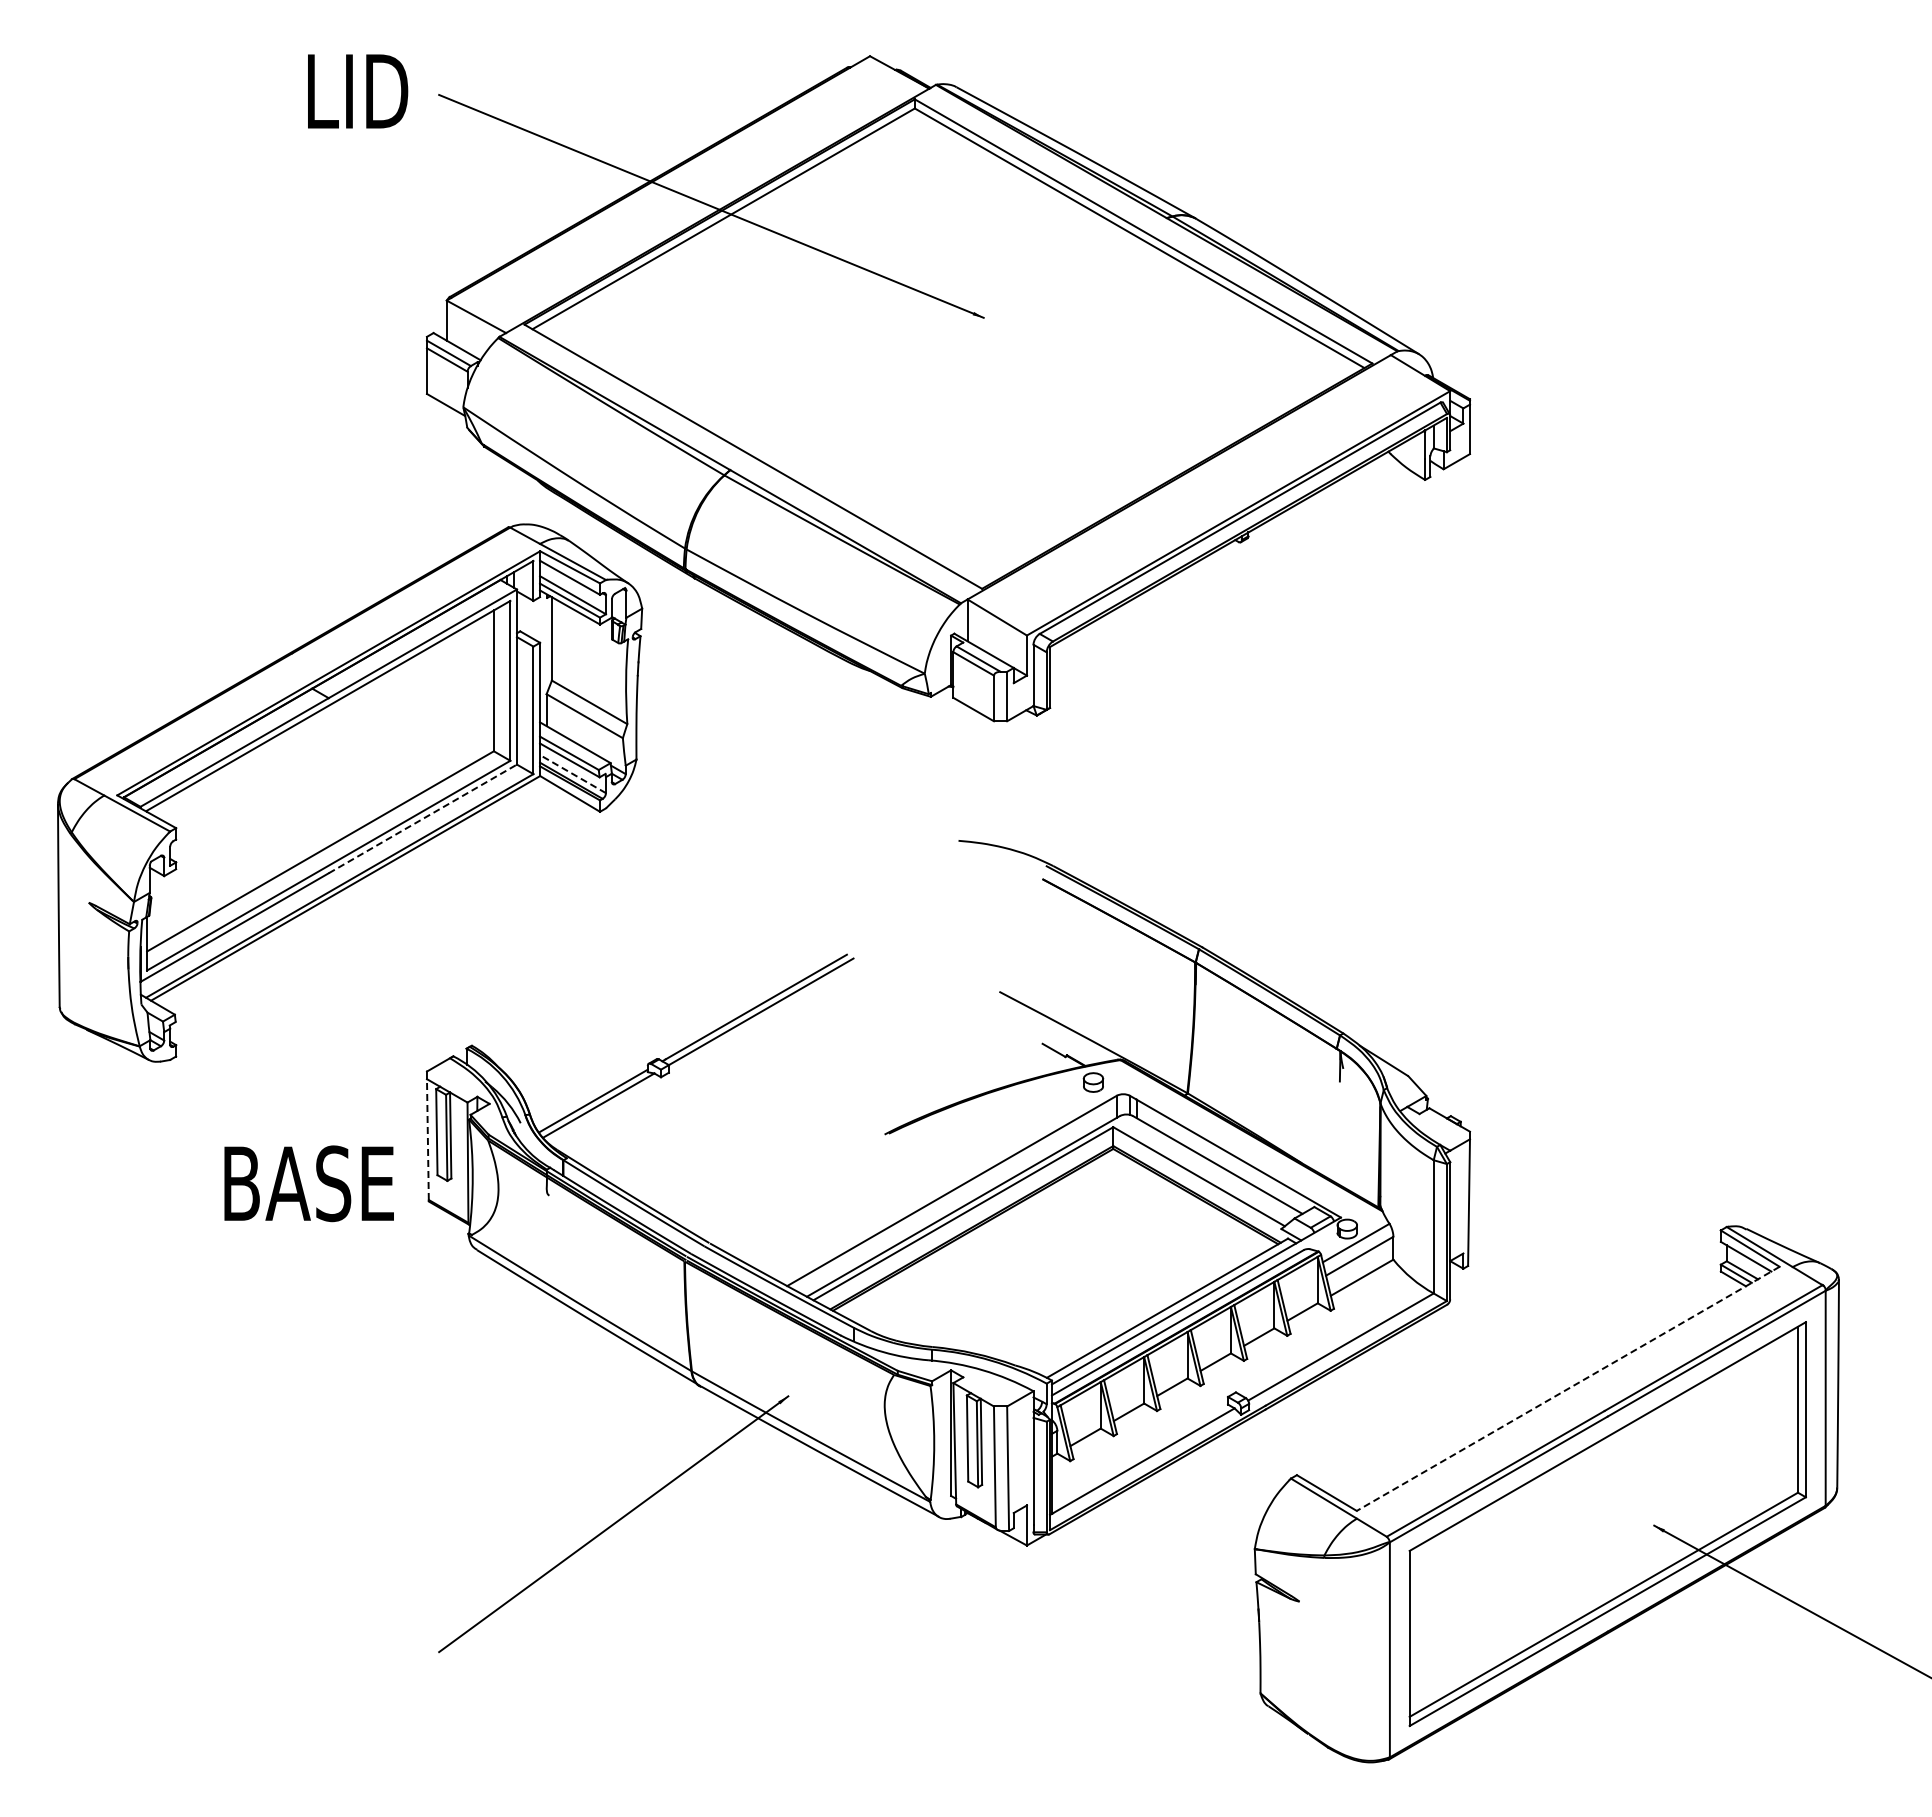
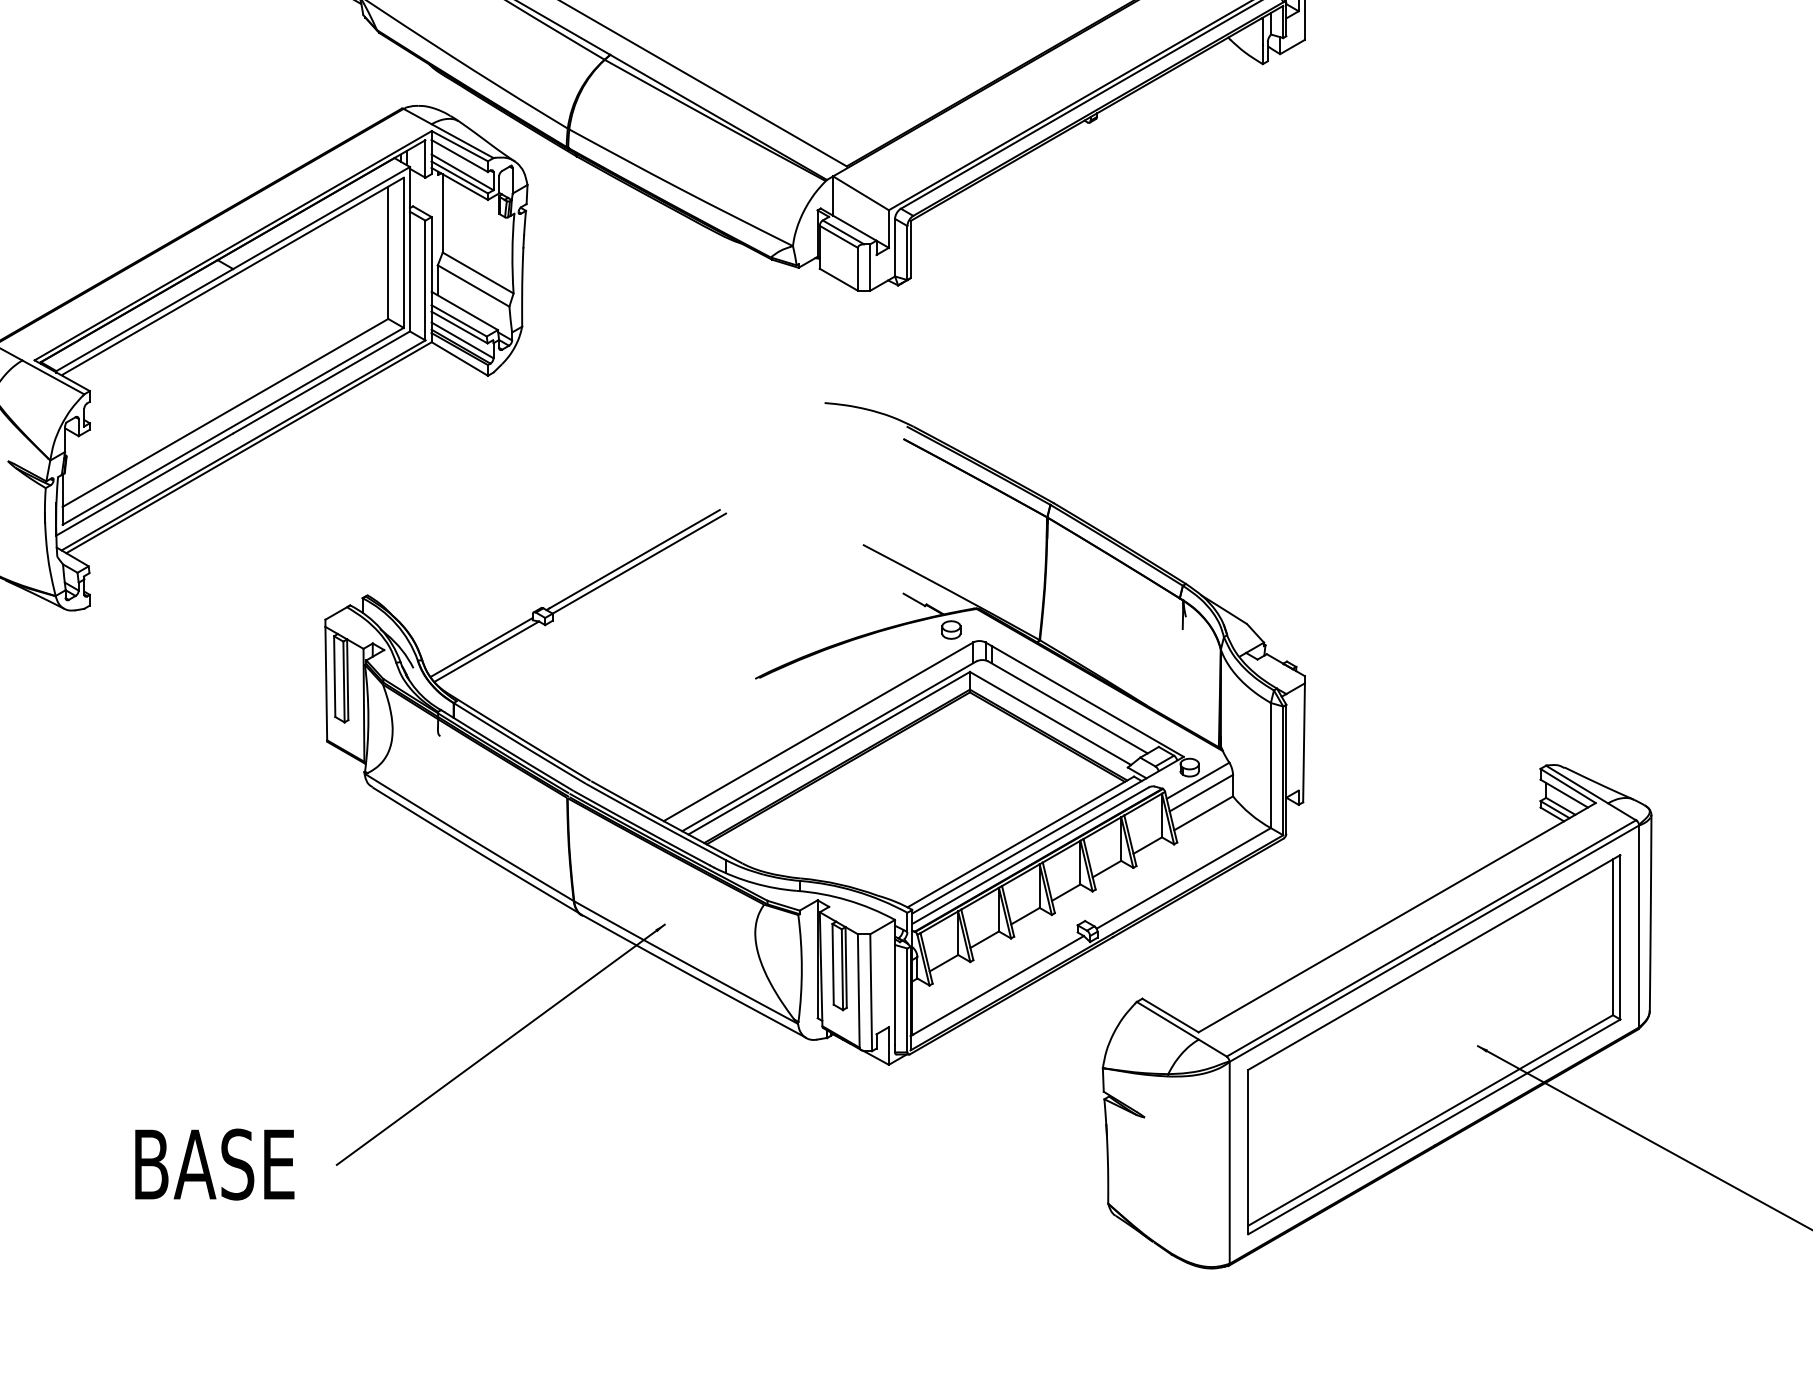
line: (572, 773) -> (462, 339), dashed -> solid
line: (422, 818) -> (321, 382), dashed -> solid
line: (427, 1139) -> (325, 683), dashed -> solid
text: (308, 1183) -> (214, 1164), moved
line: (1567, 1389) -> (1396, 918), dashed -> solid

